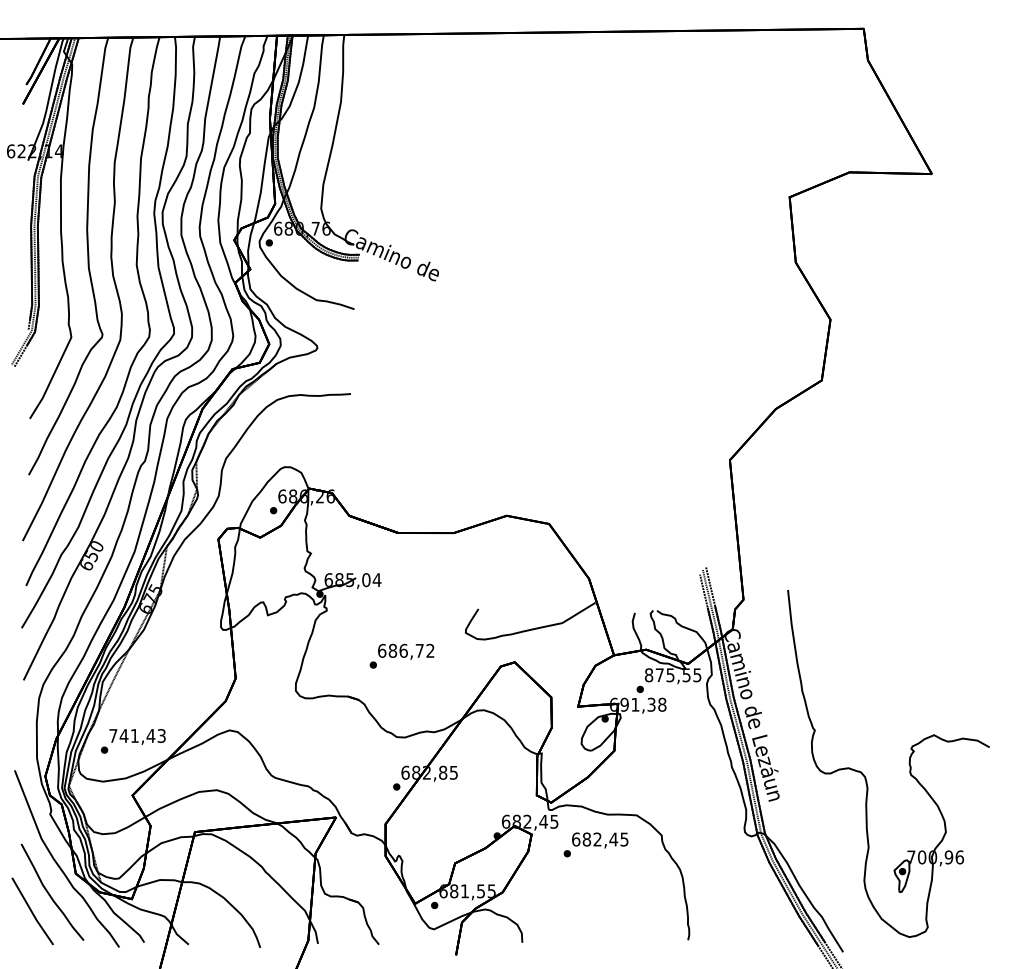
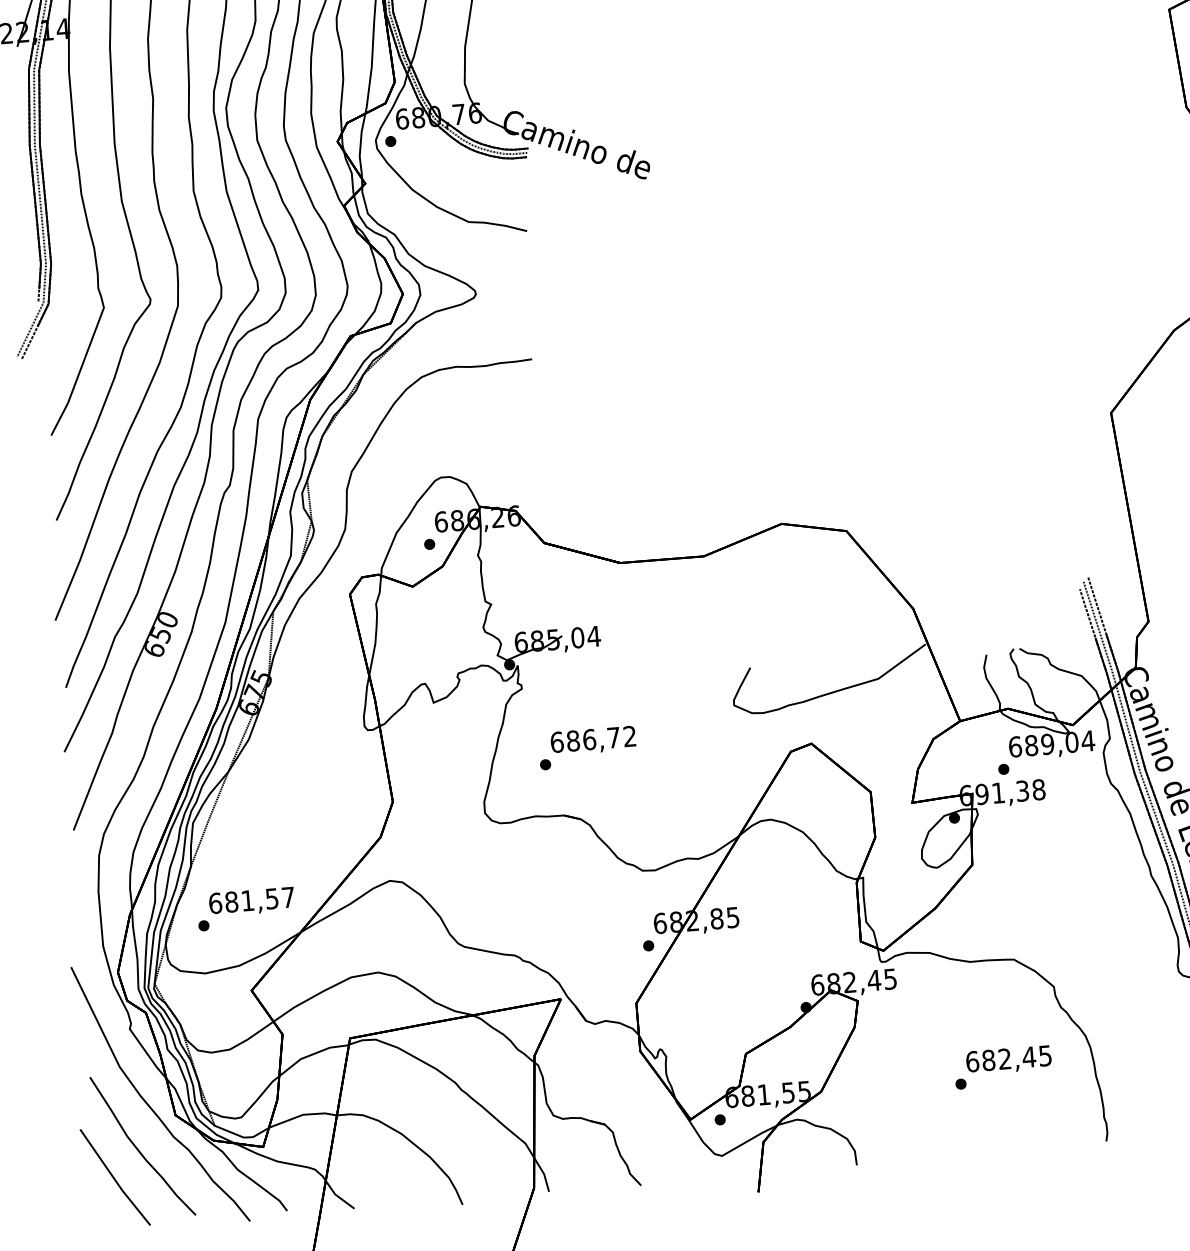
text: (401, 655) -> (586, 746), moved
text: (672, 675) -> (1050, 744), 875,55 -> 689,04
text: (137, 735) -> (251, 899), 741,43 -> 681,57
text: (595, 844) -> (1002, 1066), moved

